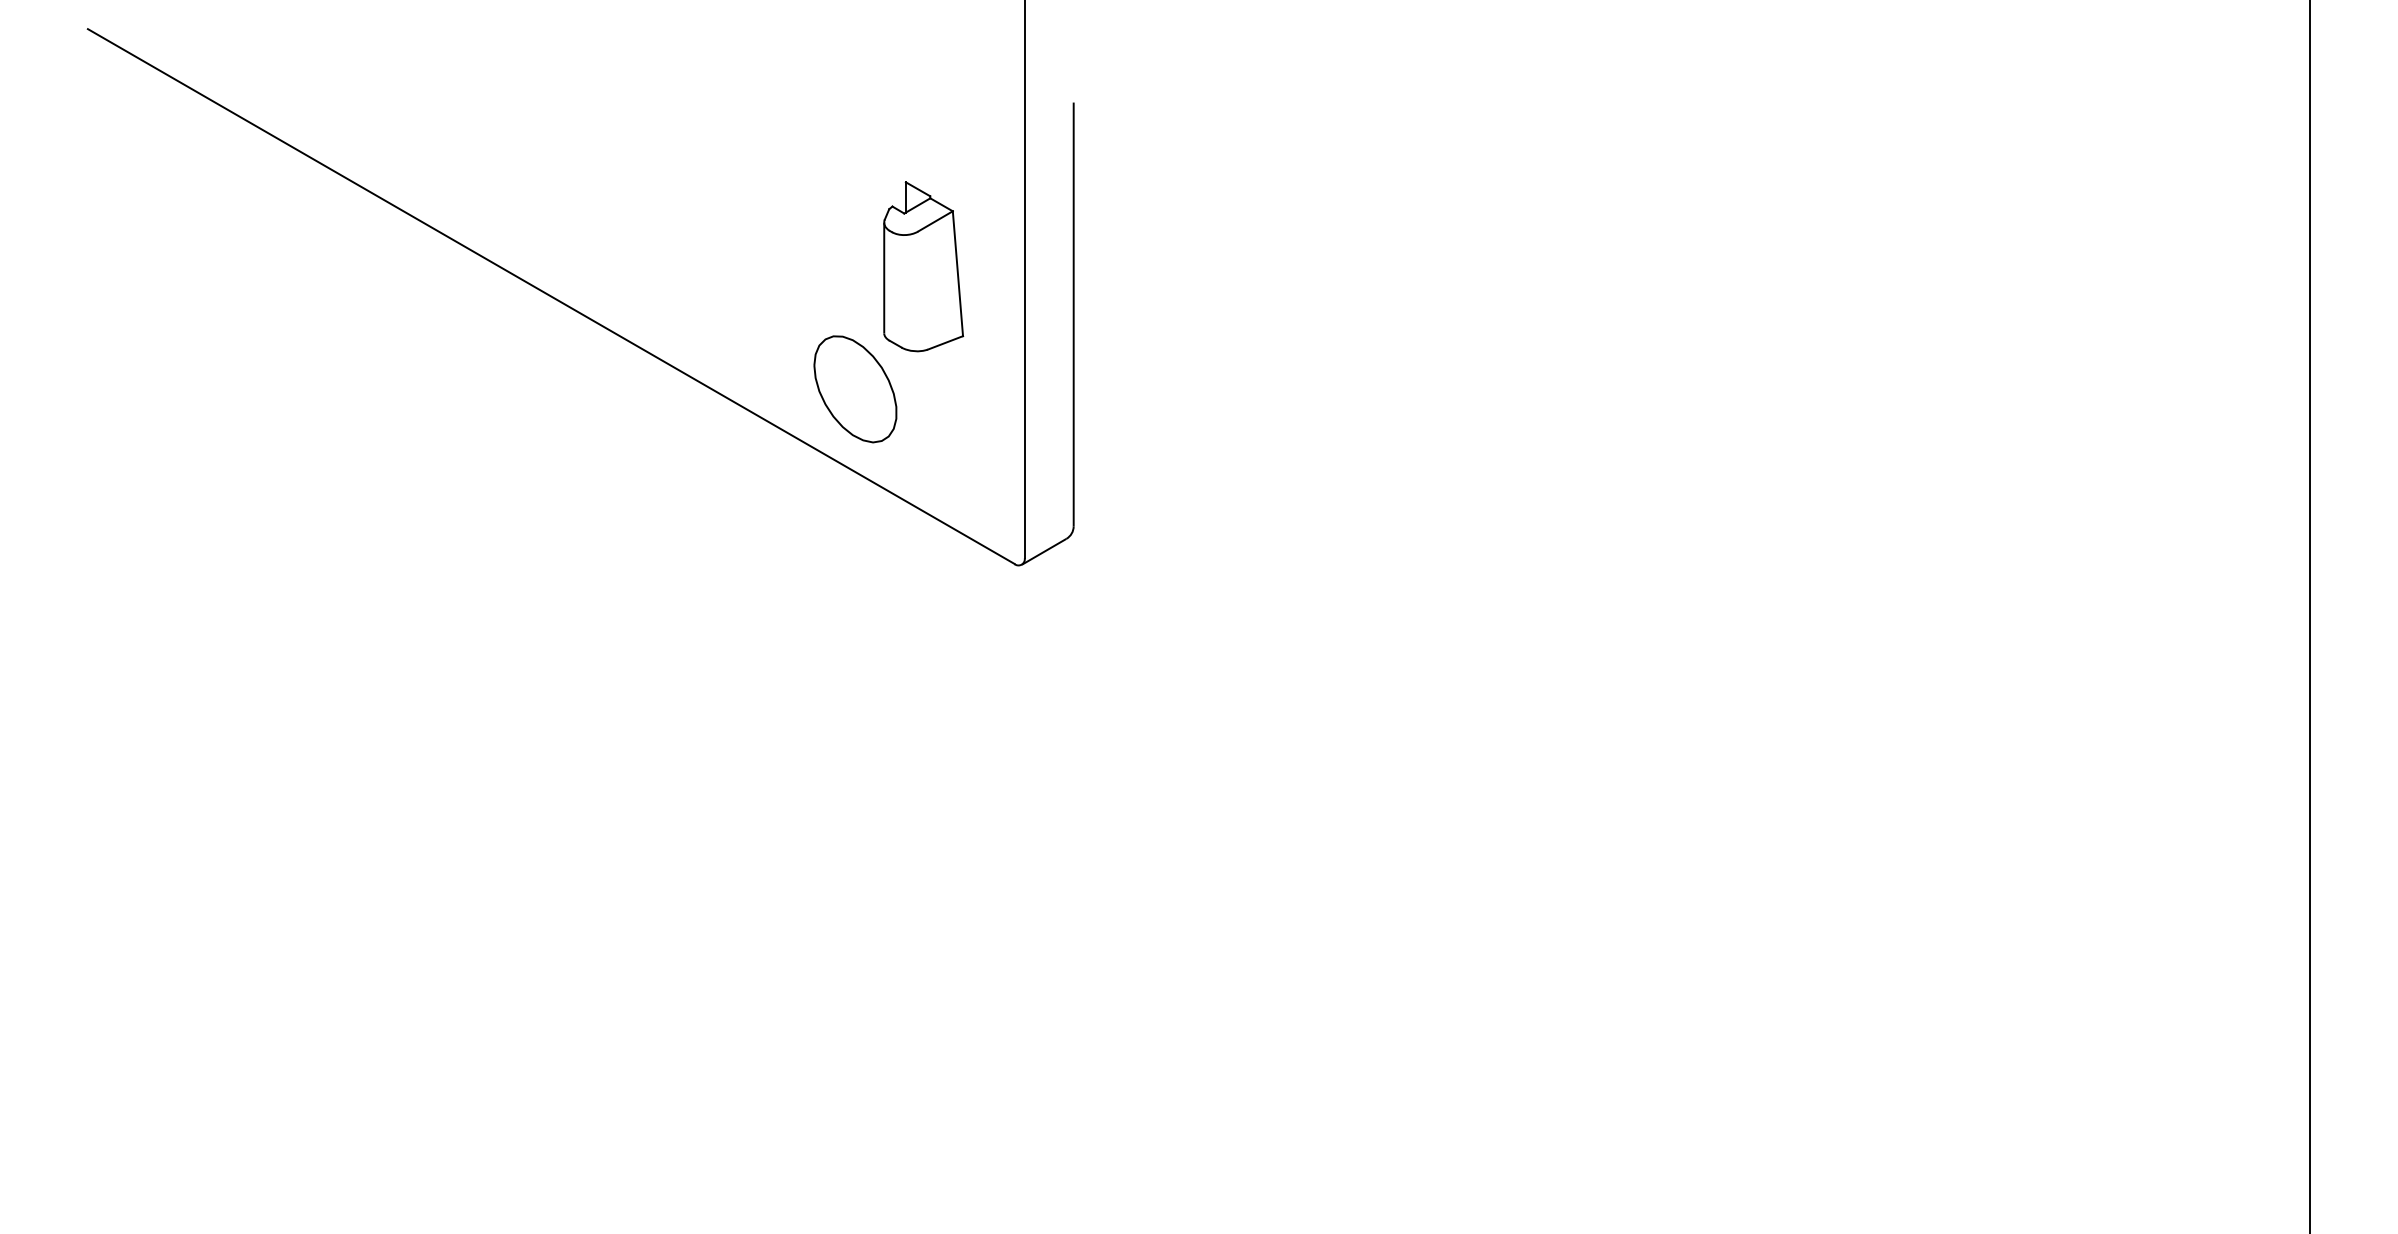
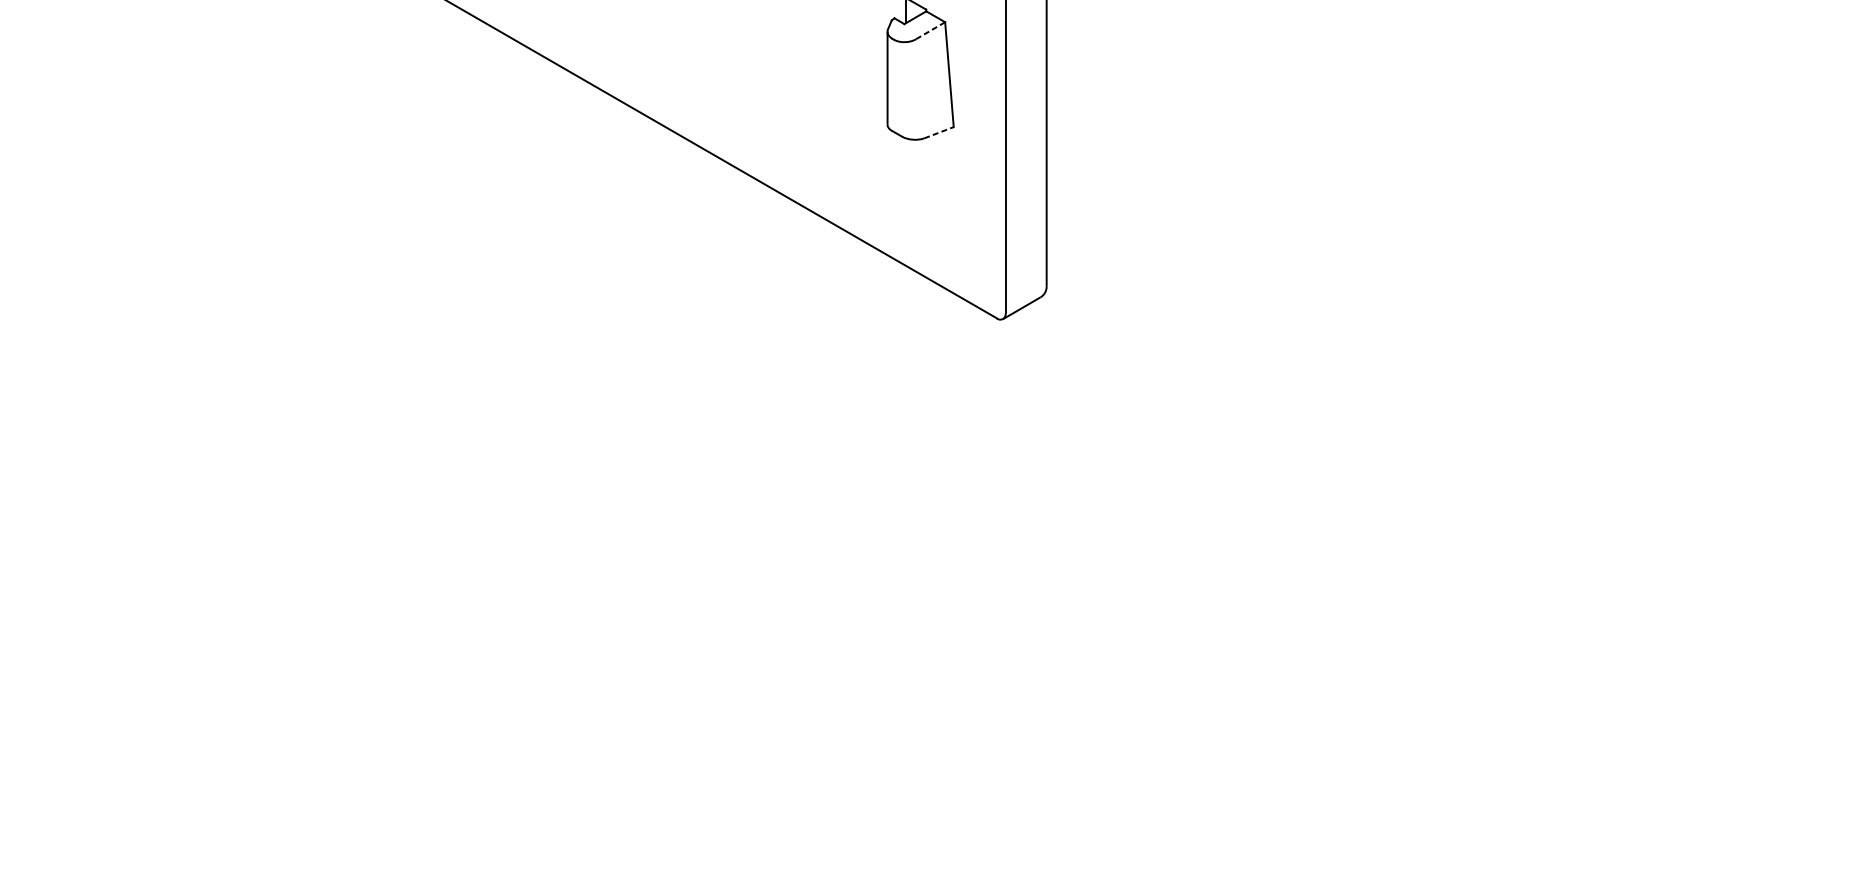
line: (935, 221) -> (930, 30), solid -> dashed
line: (945, 342) -> (939, 132), solid -> dashed
part: (855, 389) -> (863, 171), removed

